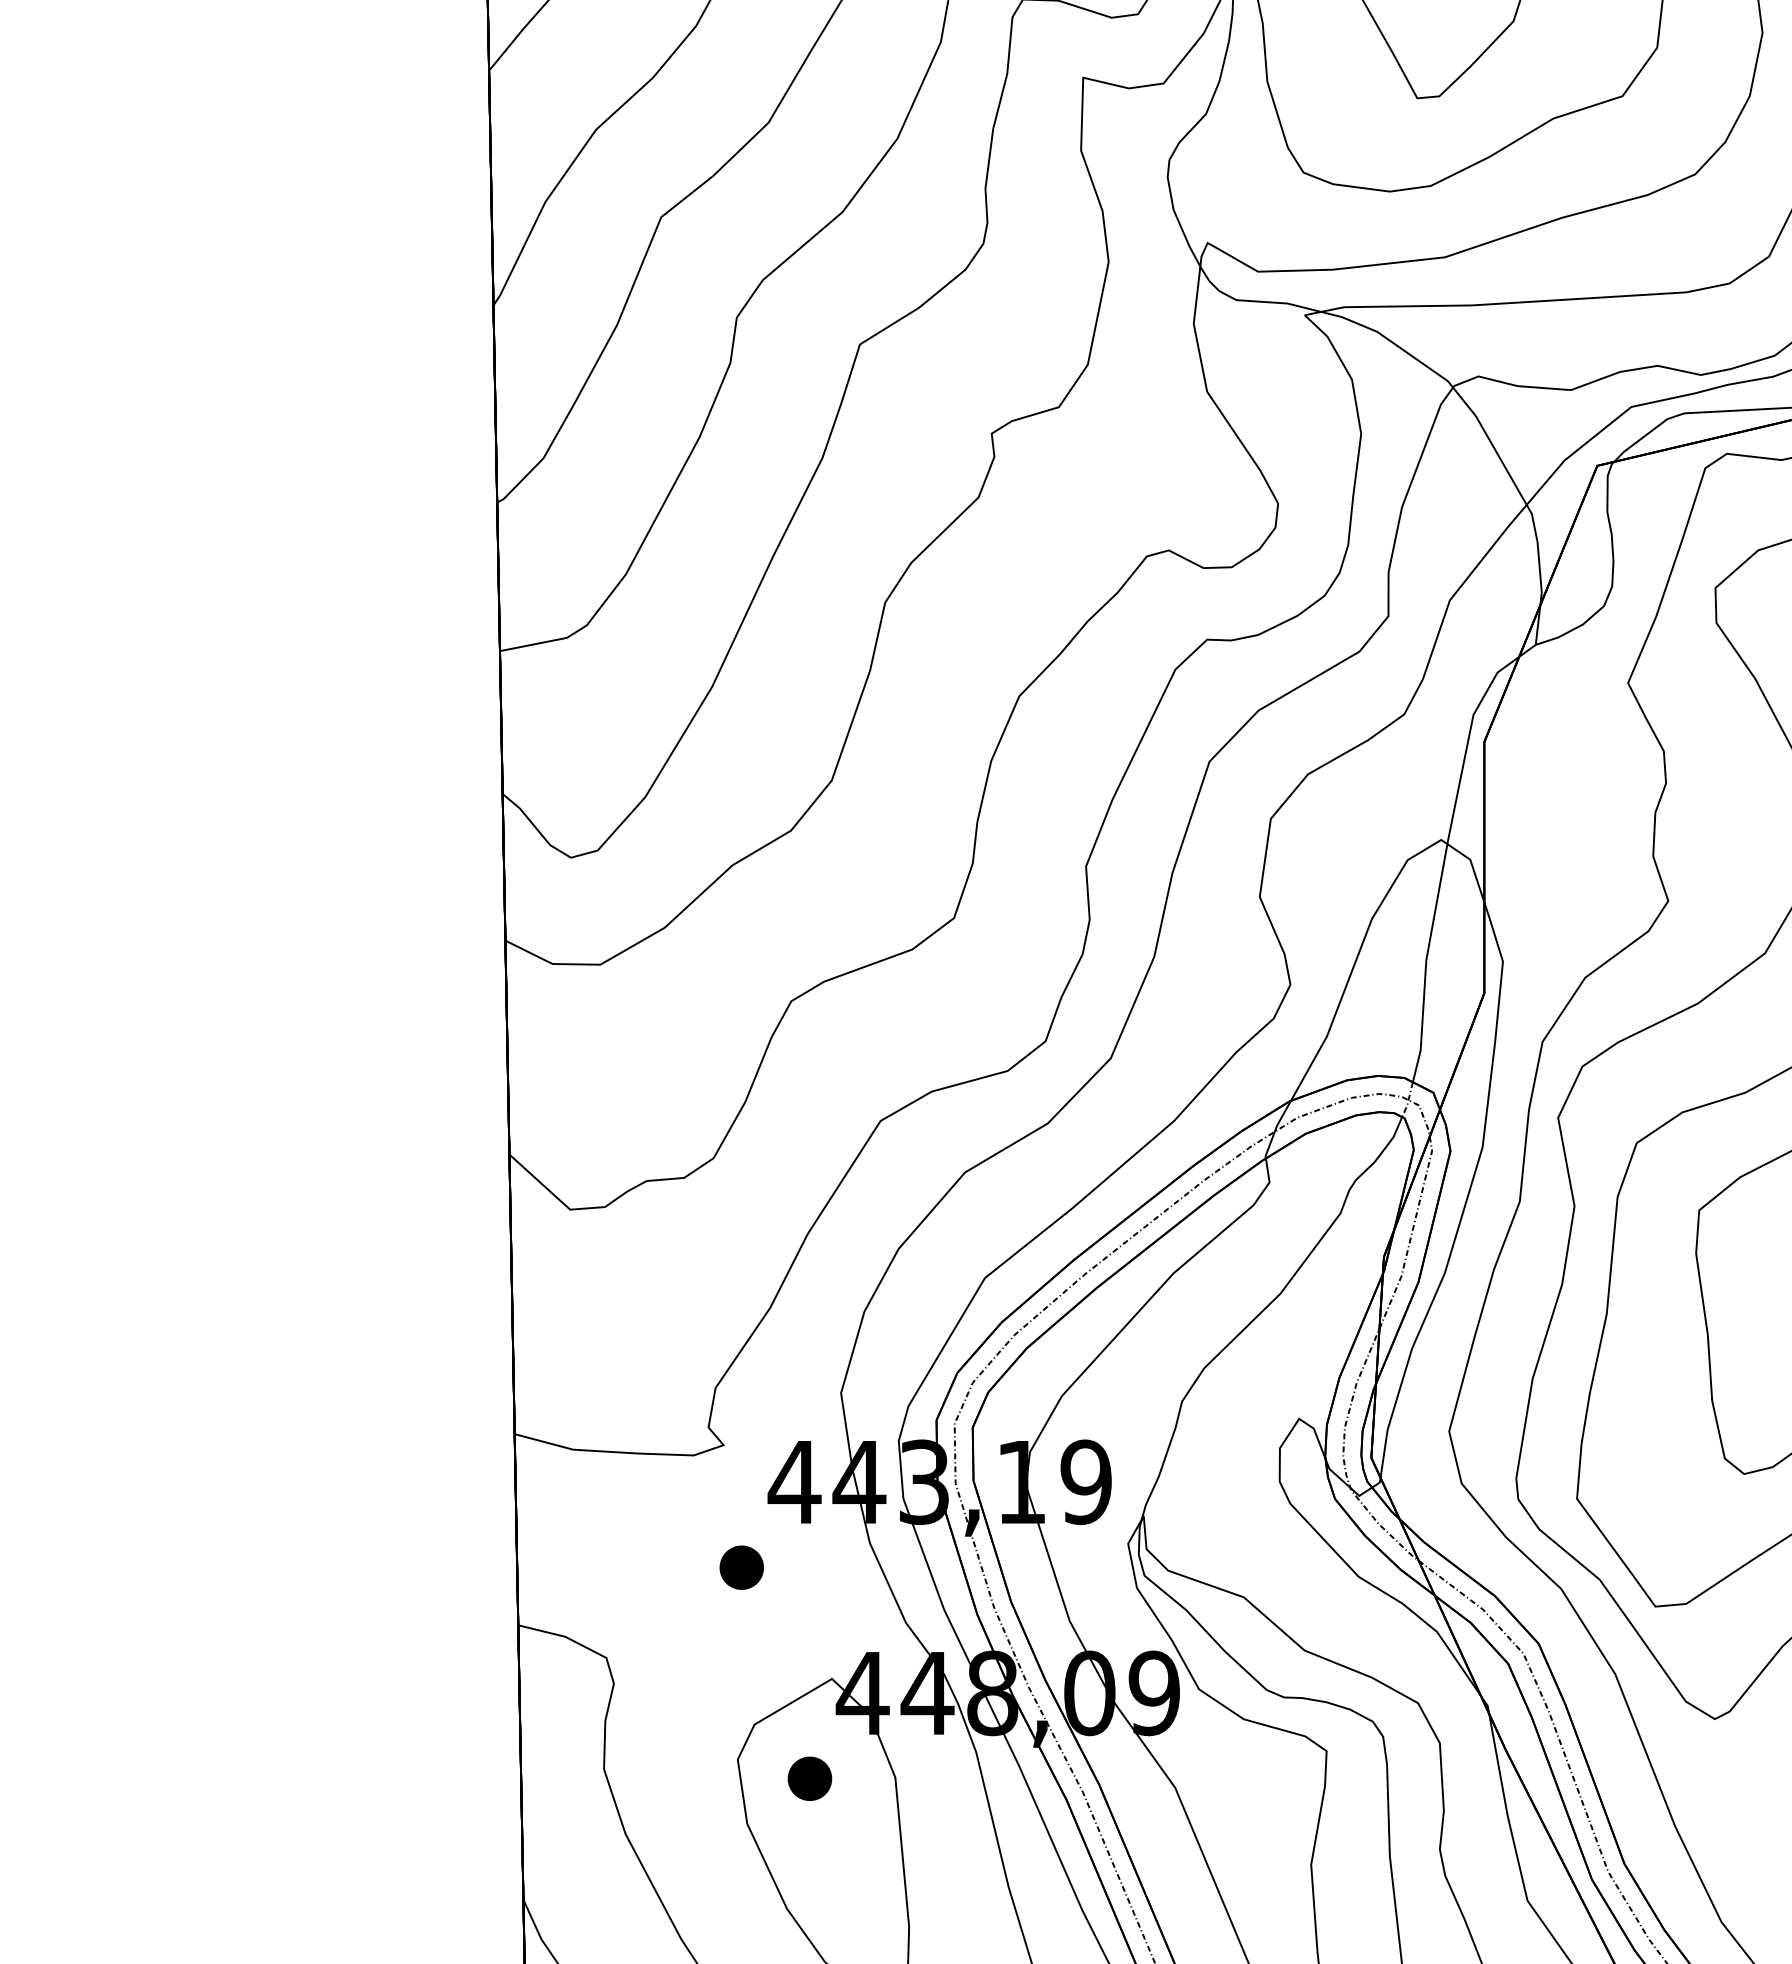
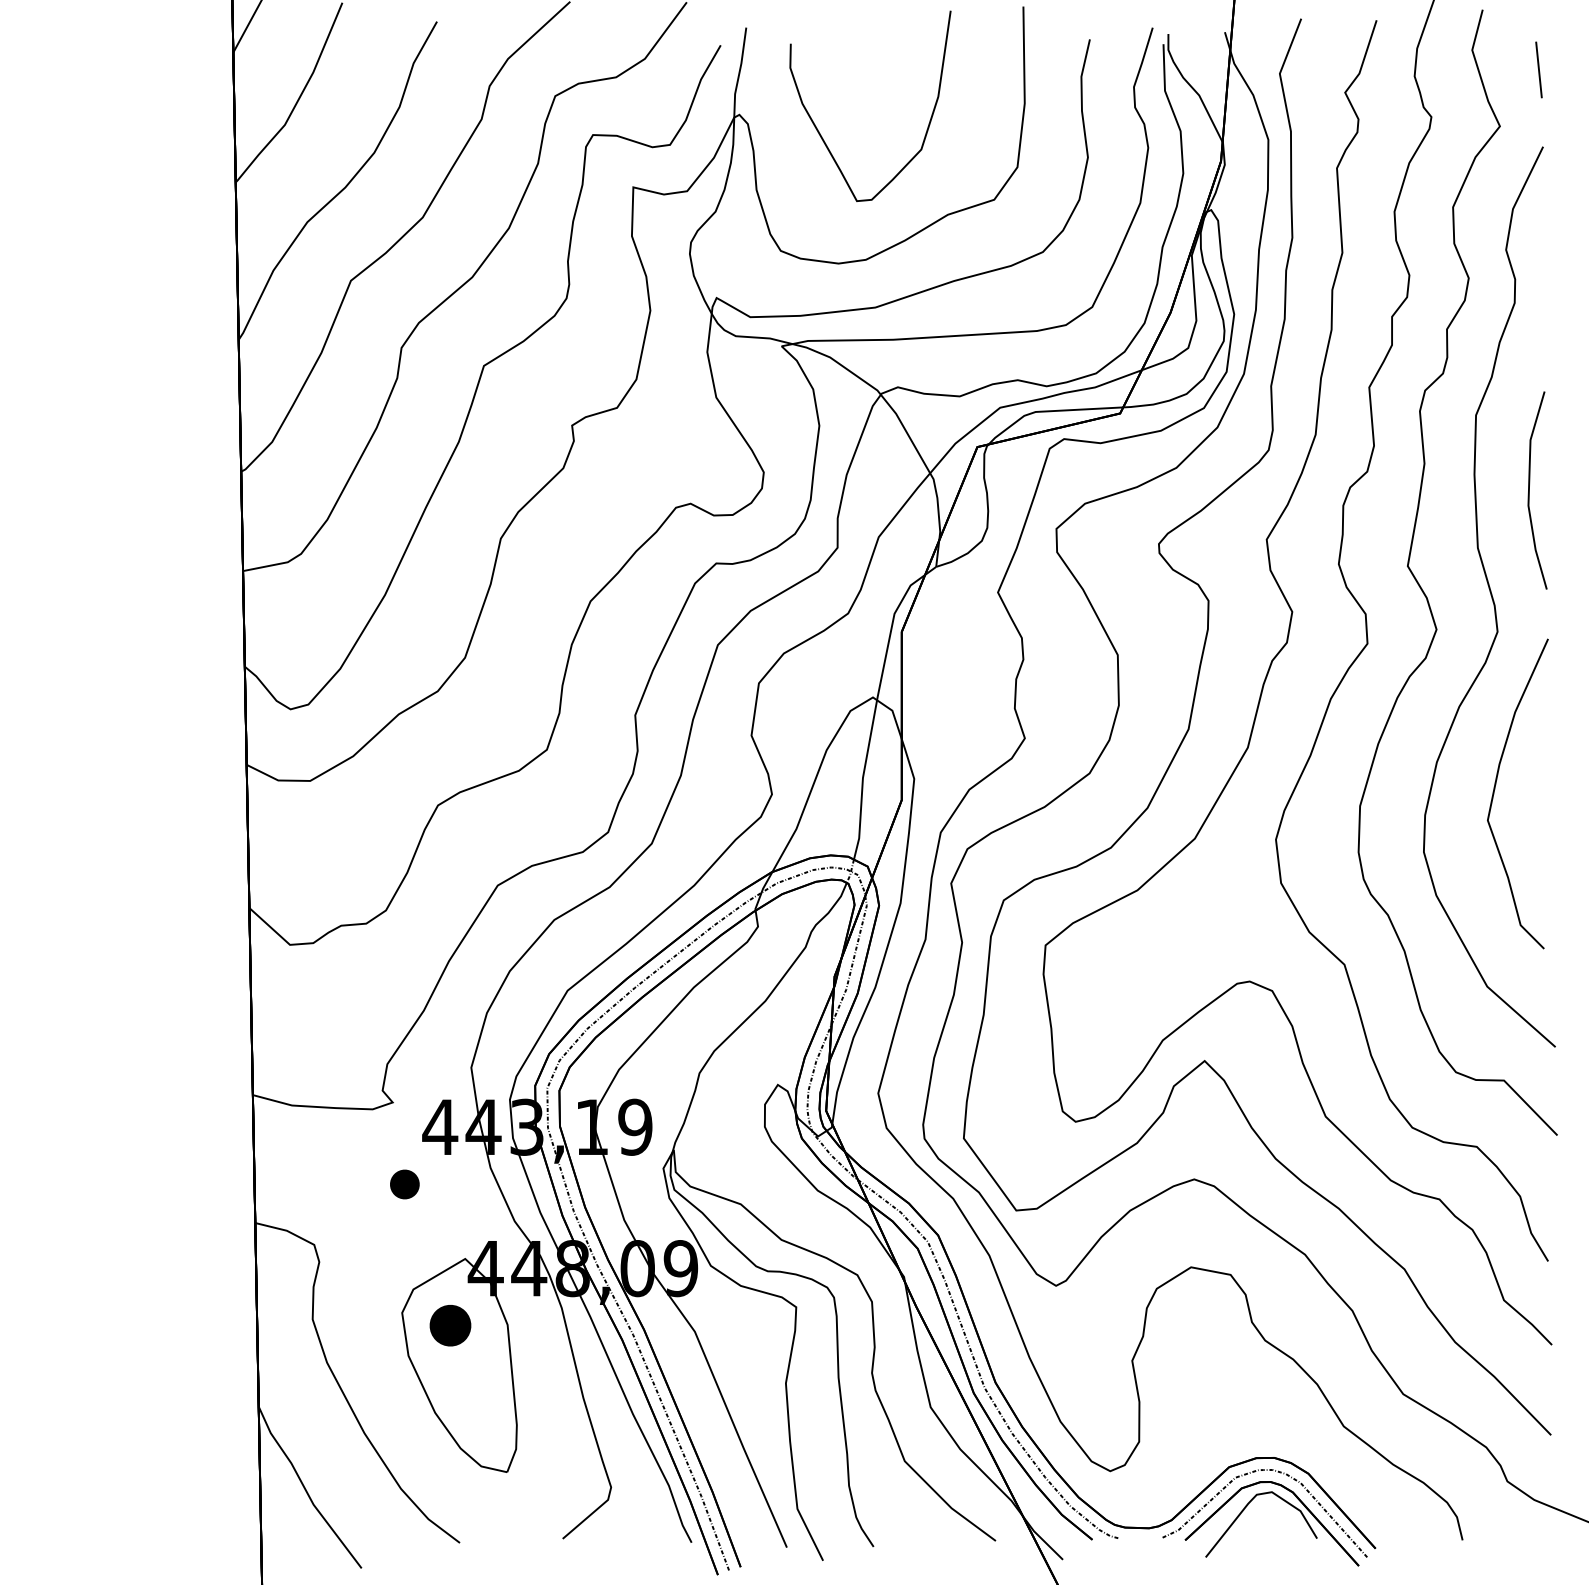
part: (809, 1778) -> (450, 1325), size x1.4

